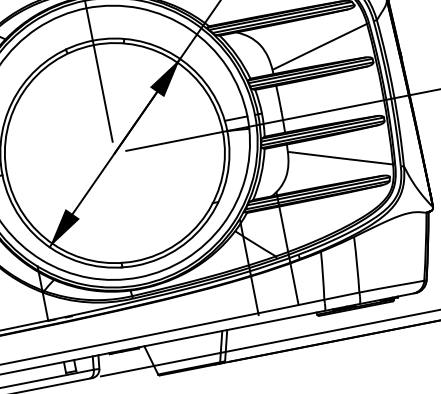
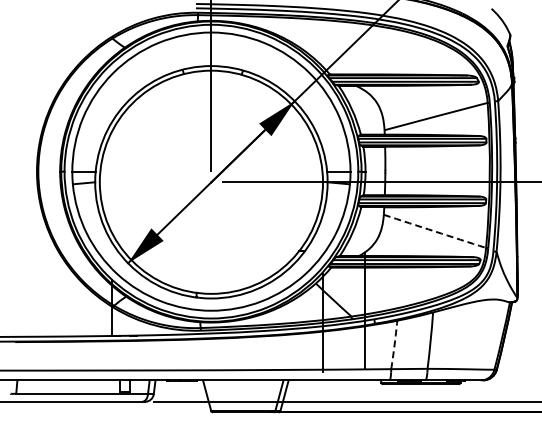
arc: (340, 158) -> (434, 231), solid -> dashed
arc: (322, 275) -> (394, 344), solid -> dashed

